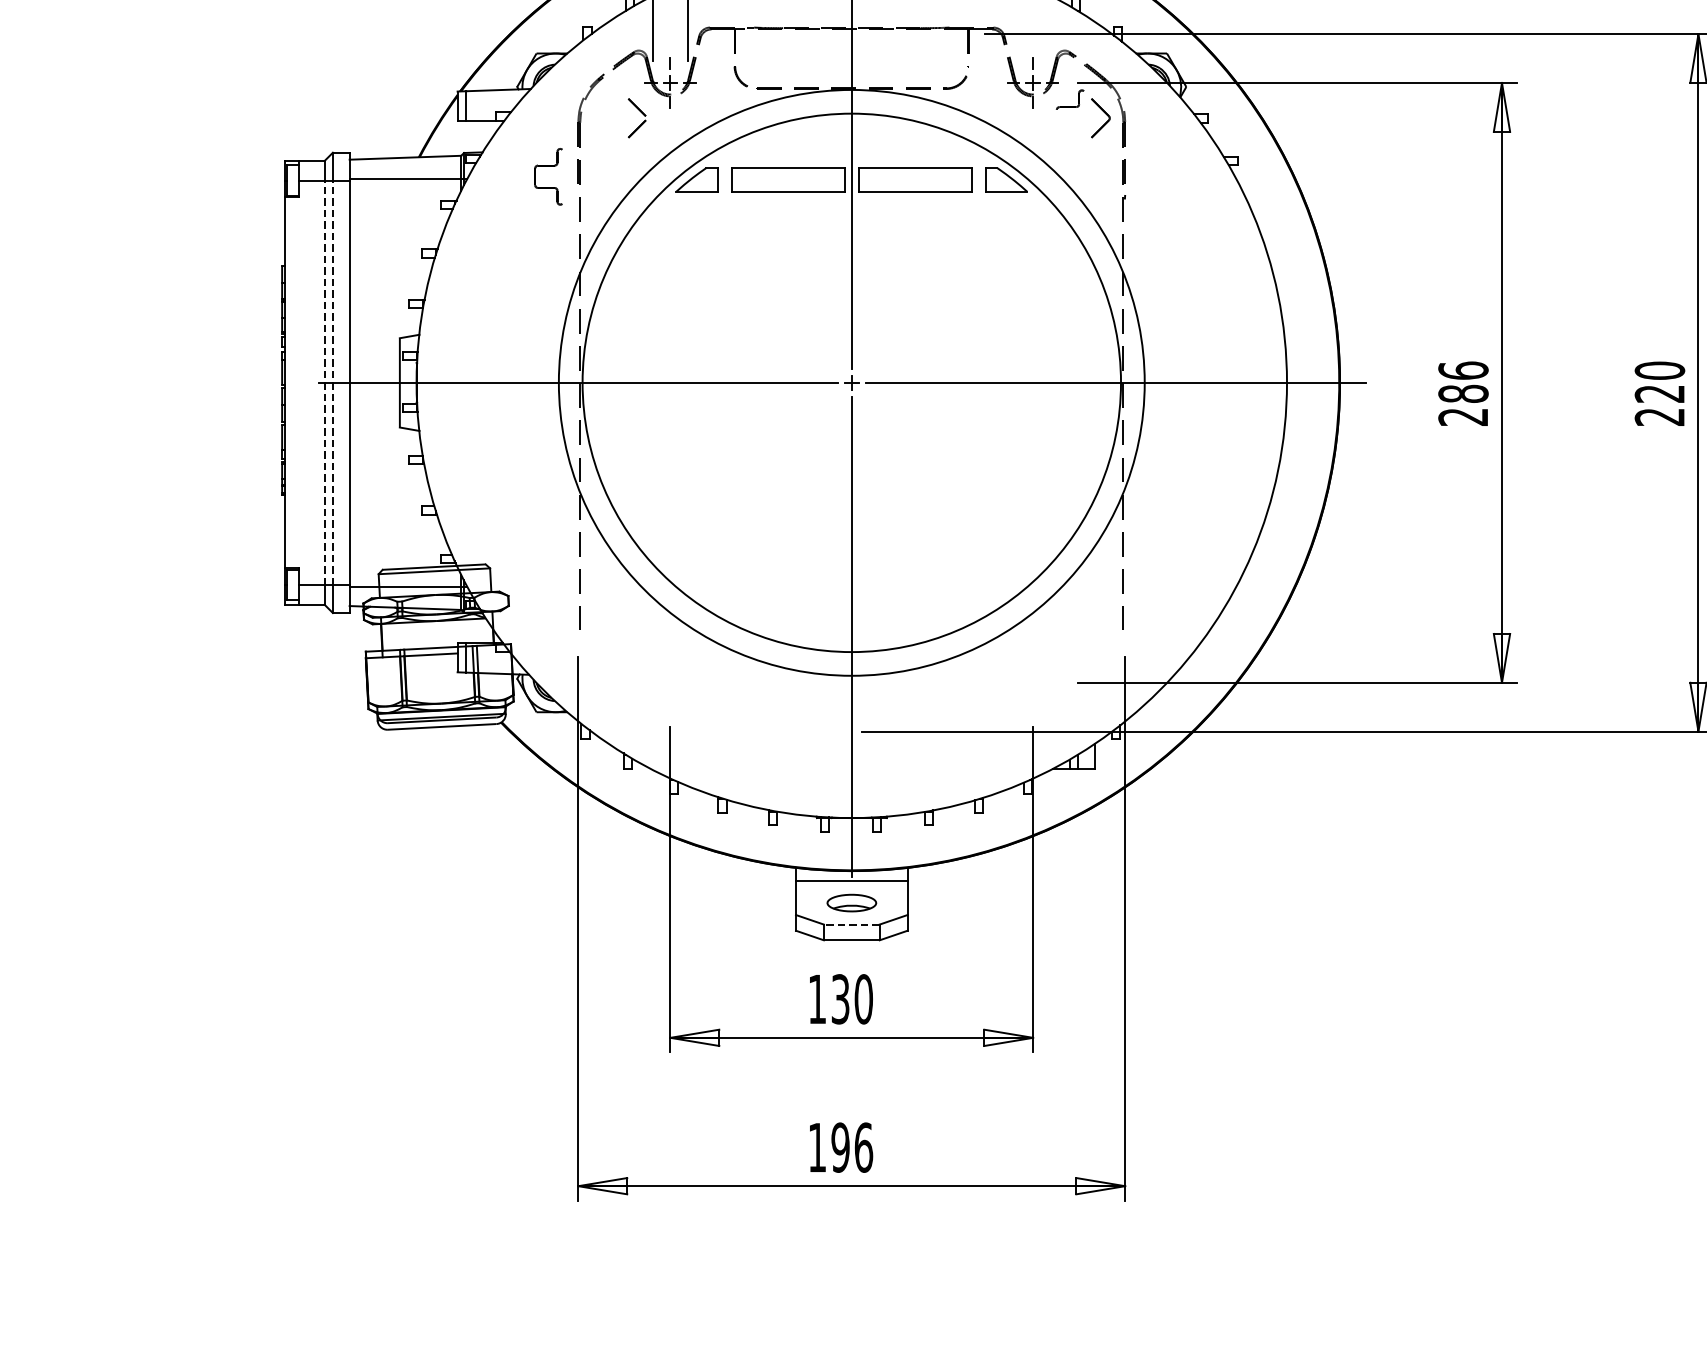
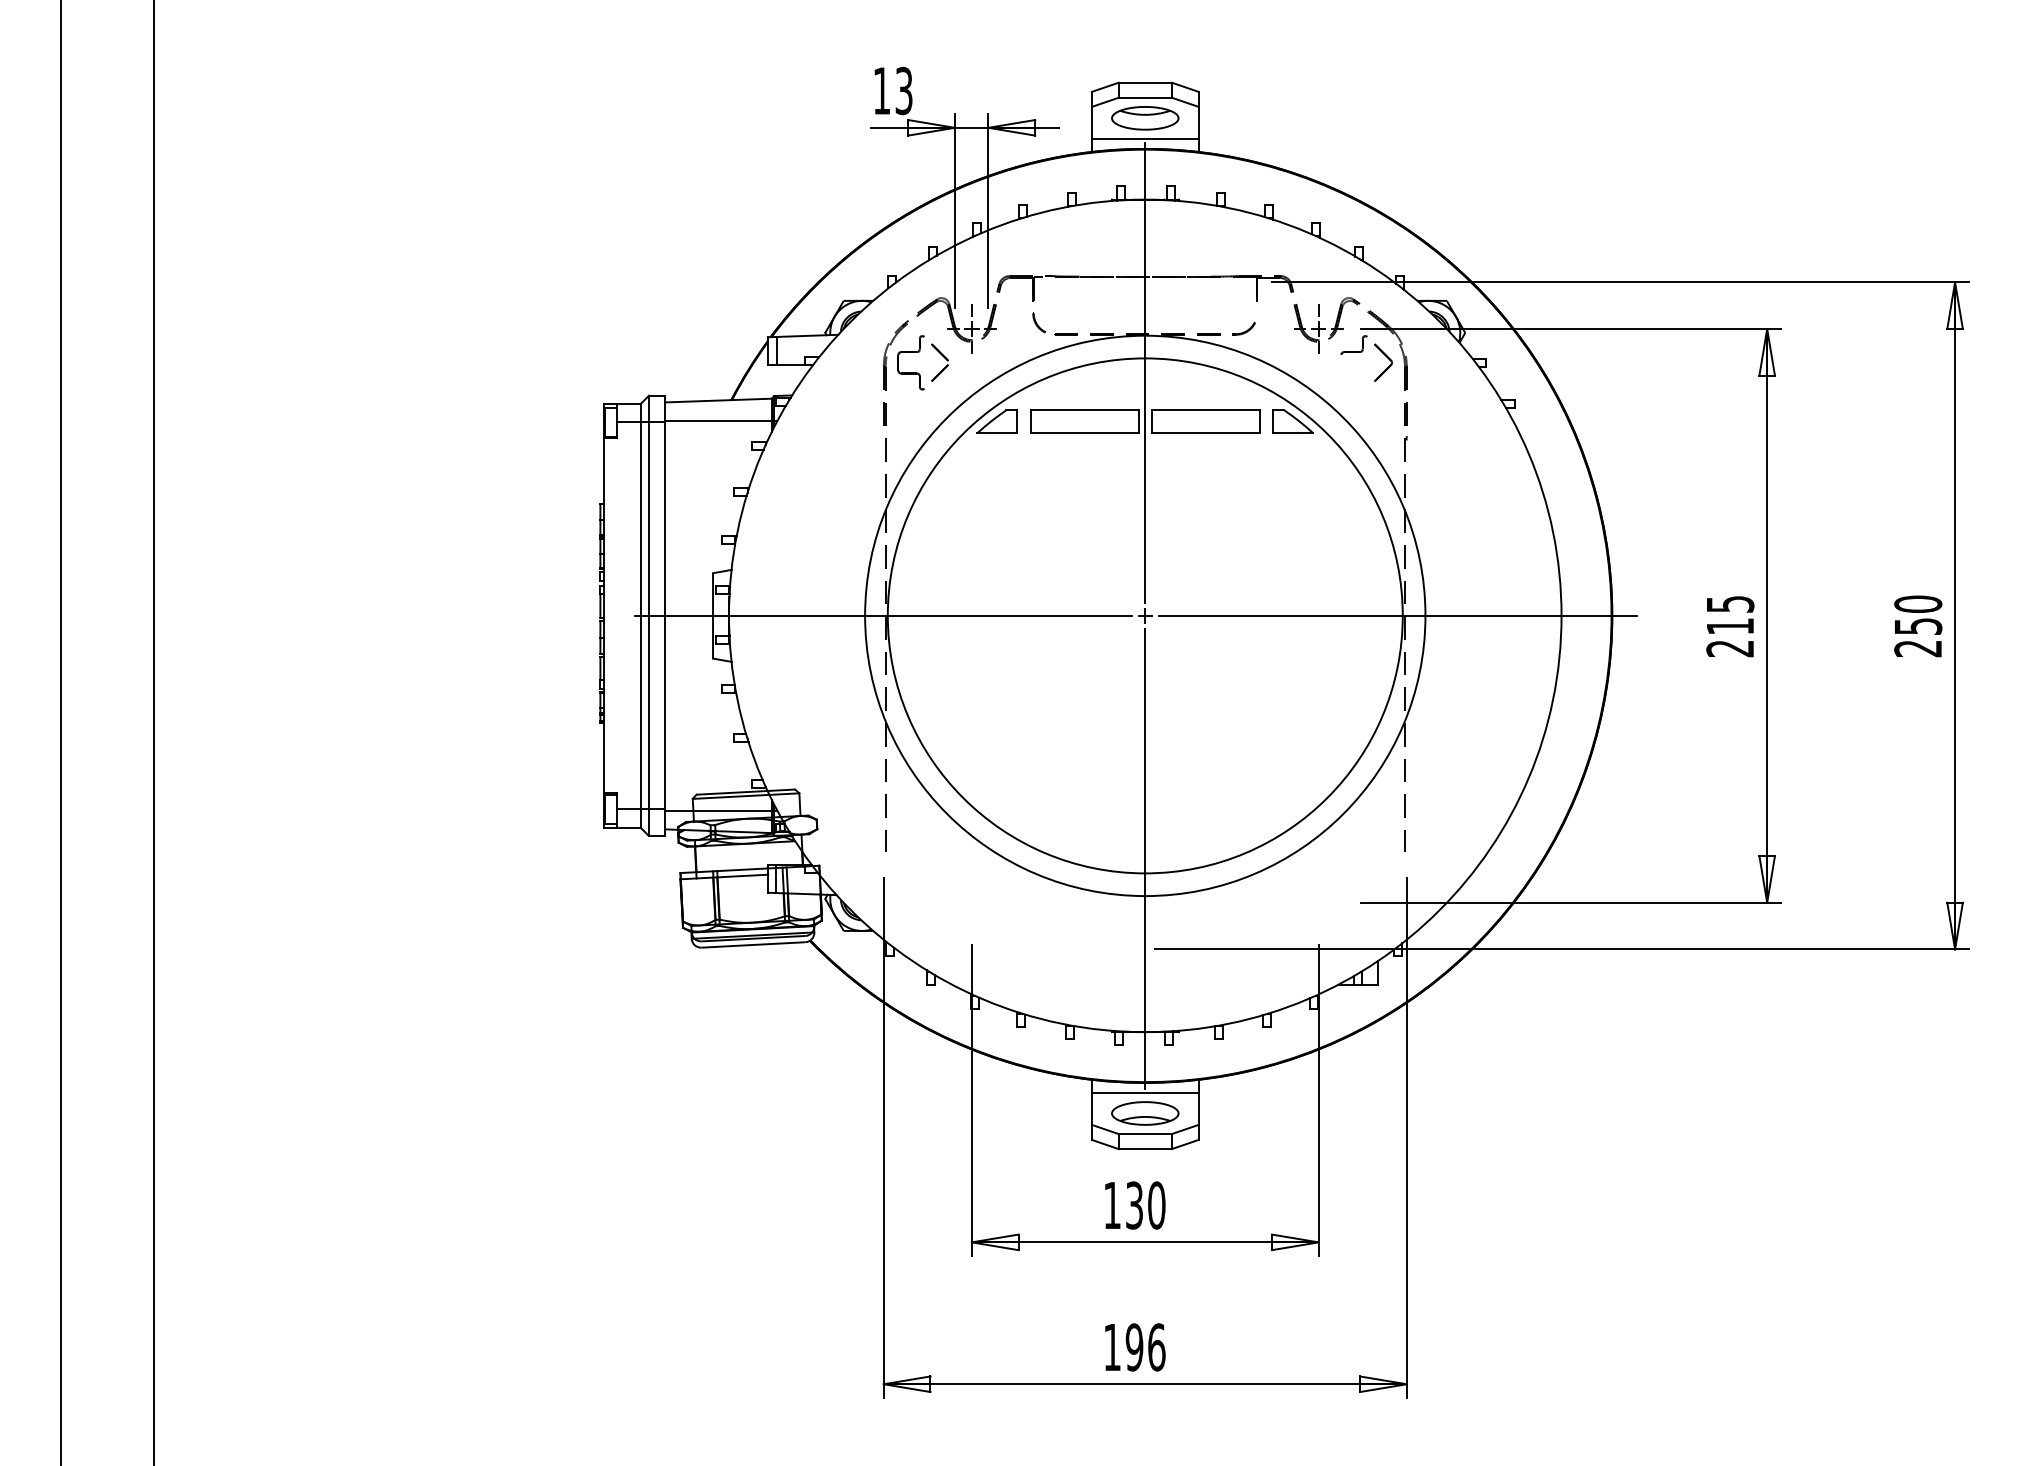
part: (547, 166) -> (910, 352), moved
line: (324, 382) -> (640, 615), dashed -> solid
line: (332, 382) -> (648, 615), dashed -> solid
text: (1463, 382) -> (1730, 615), 286 -> 215
text: (1660, 393) -> (1918, 626), 220 -> 250
part: (852, 903) -> (1145, 1113), size x1.43
line: (852, 925) -> (1145, 1134), dashed -> solid

